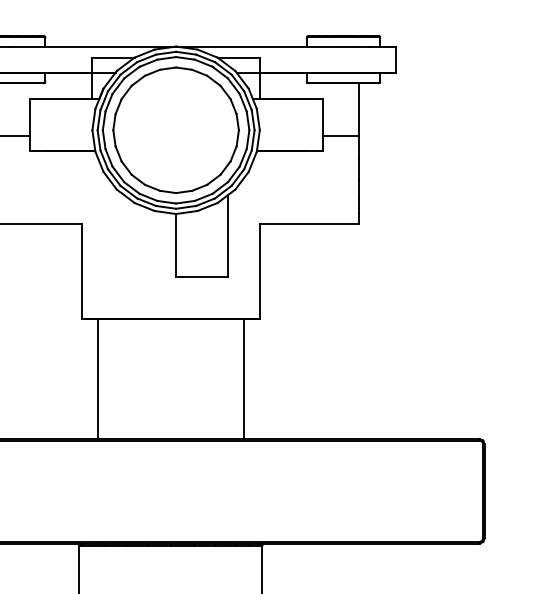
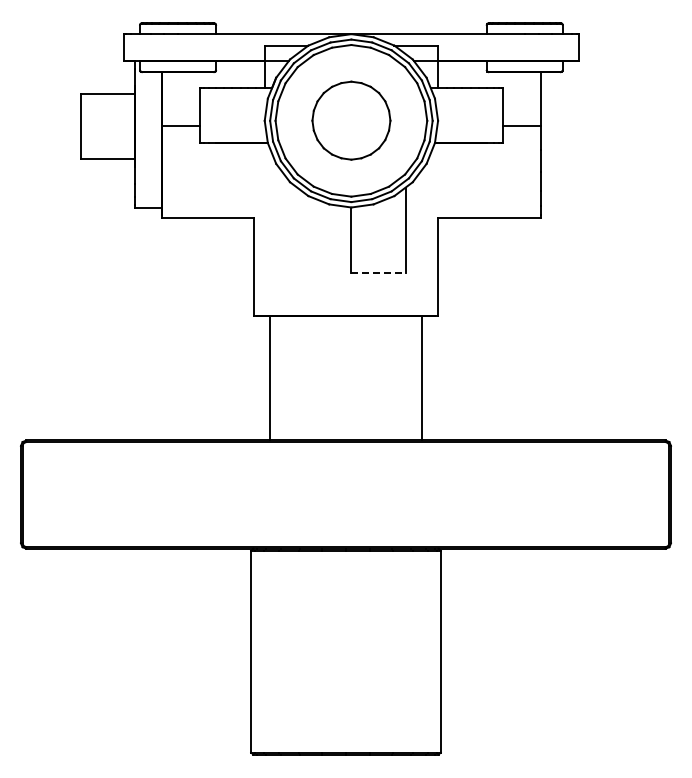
part: (176, 129) -> (351, 120), size x0.6
line: (202, 276) -> (378, 272), solid -> dashed

